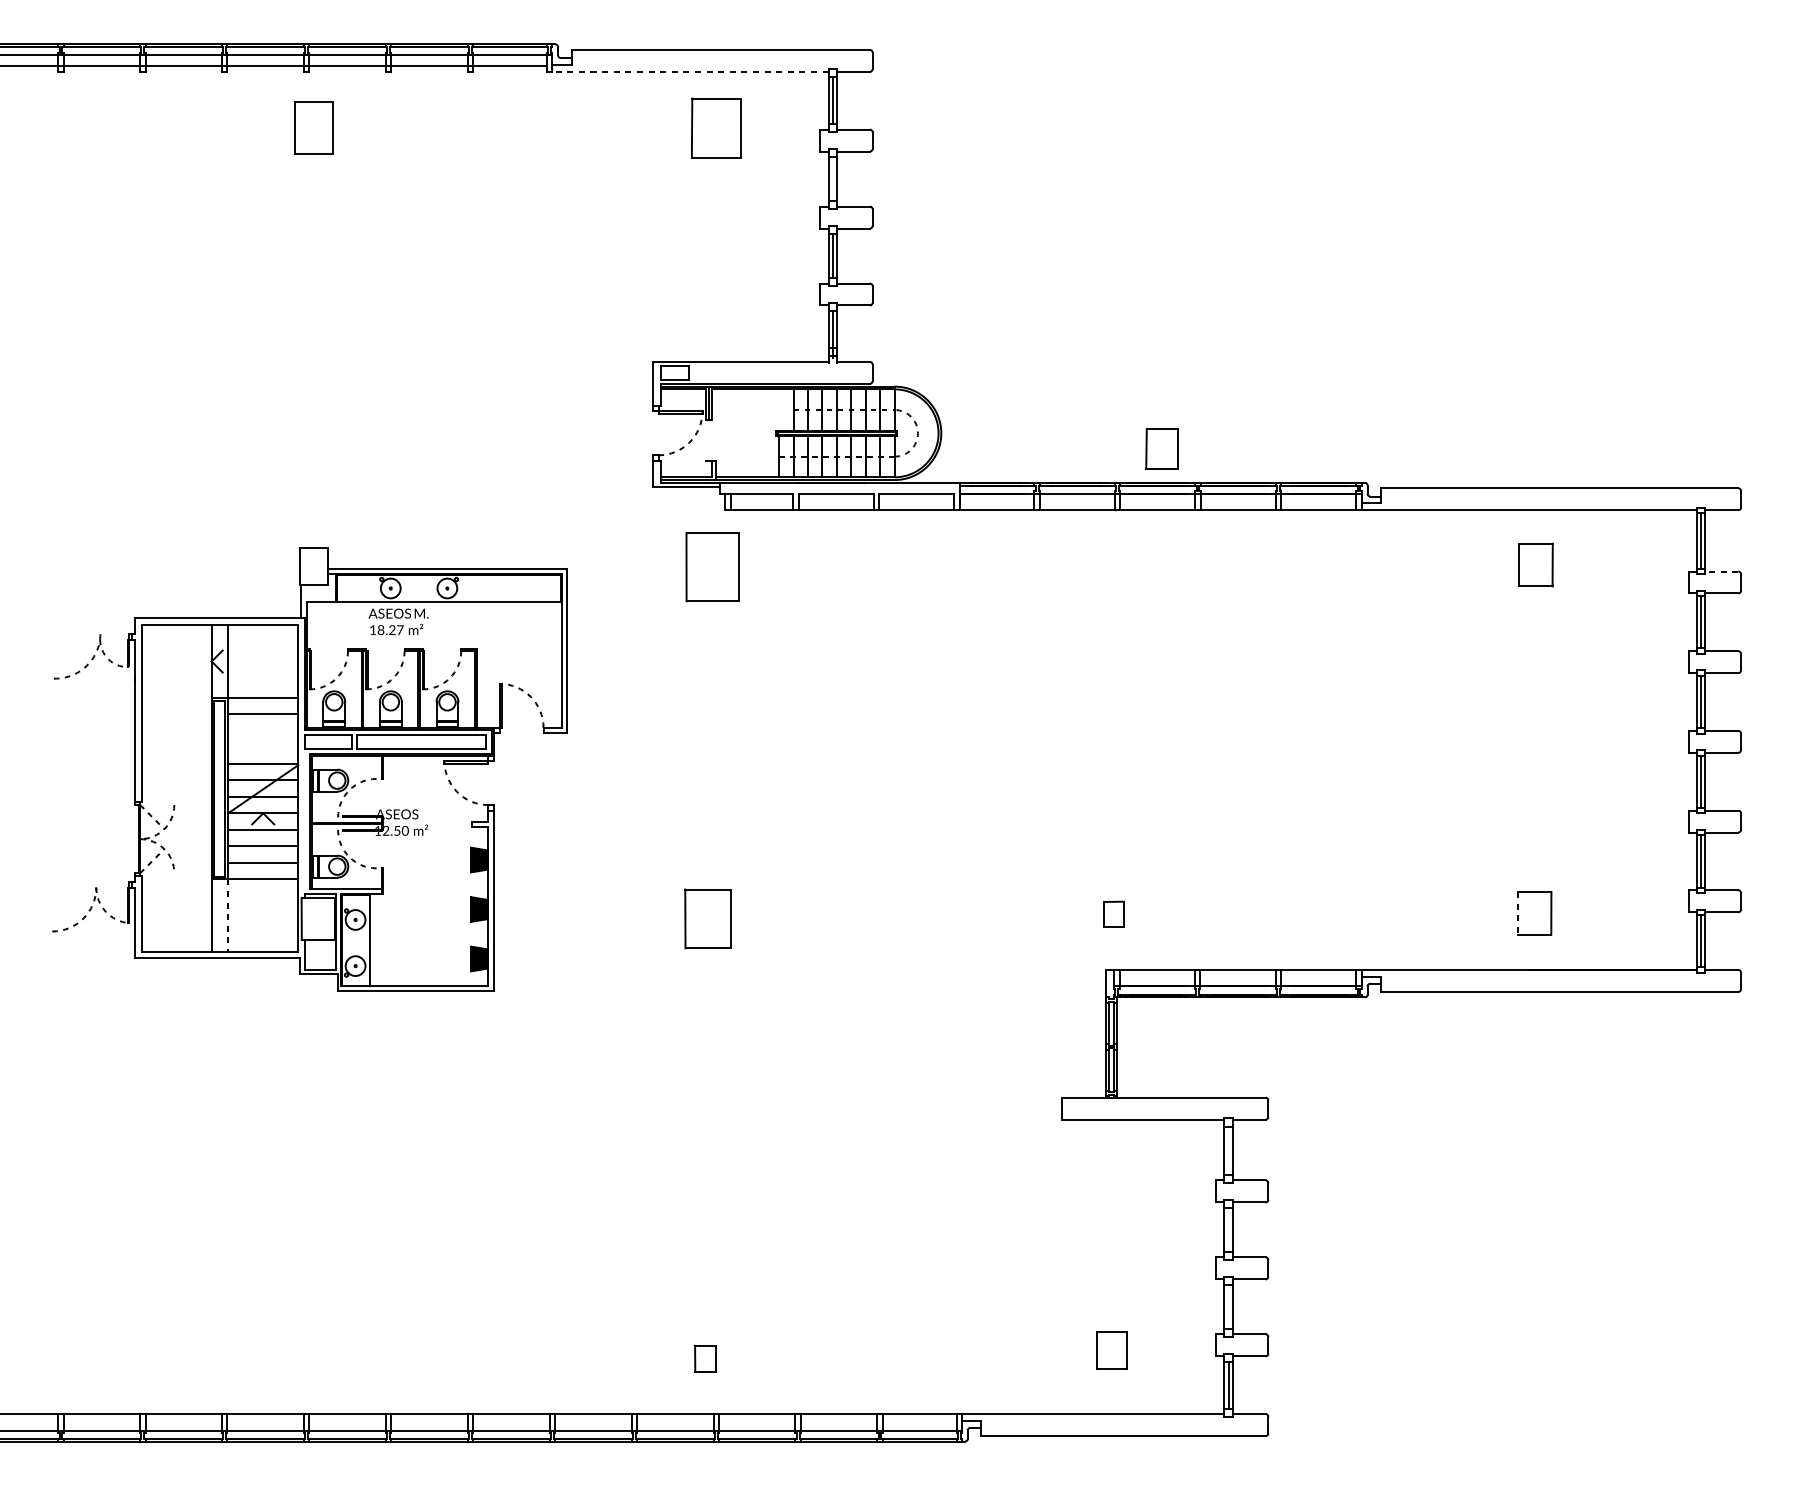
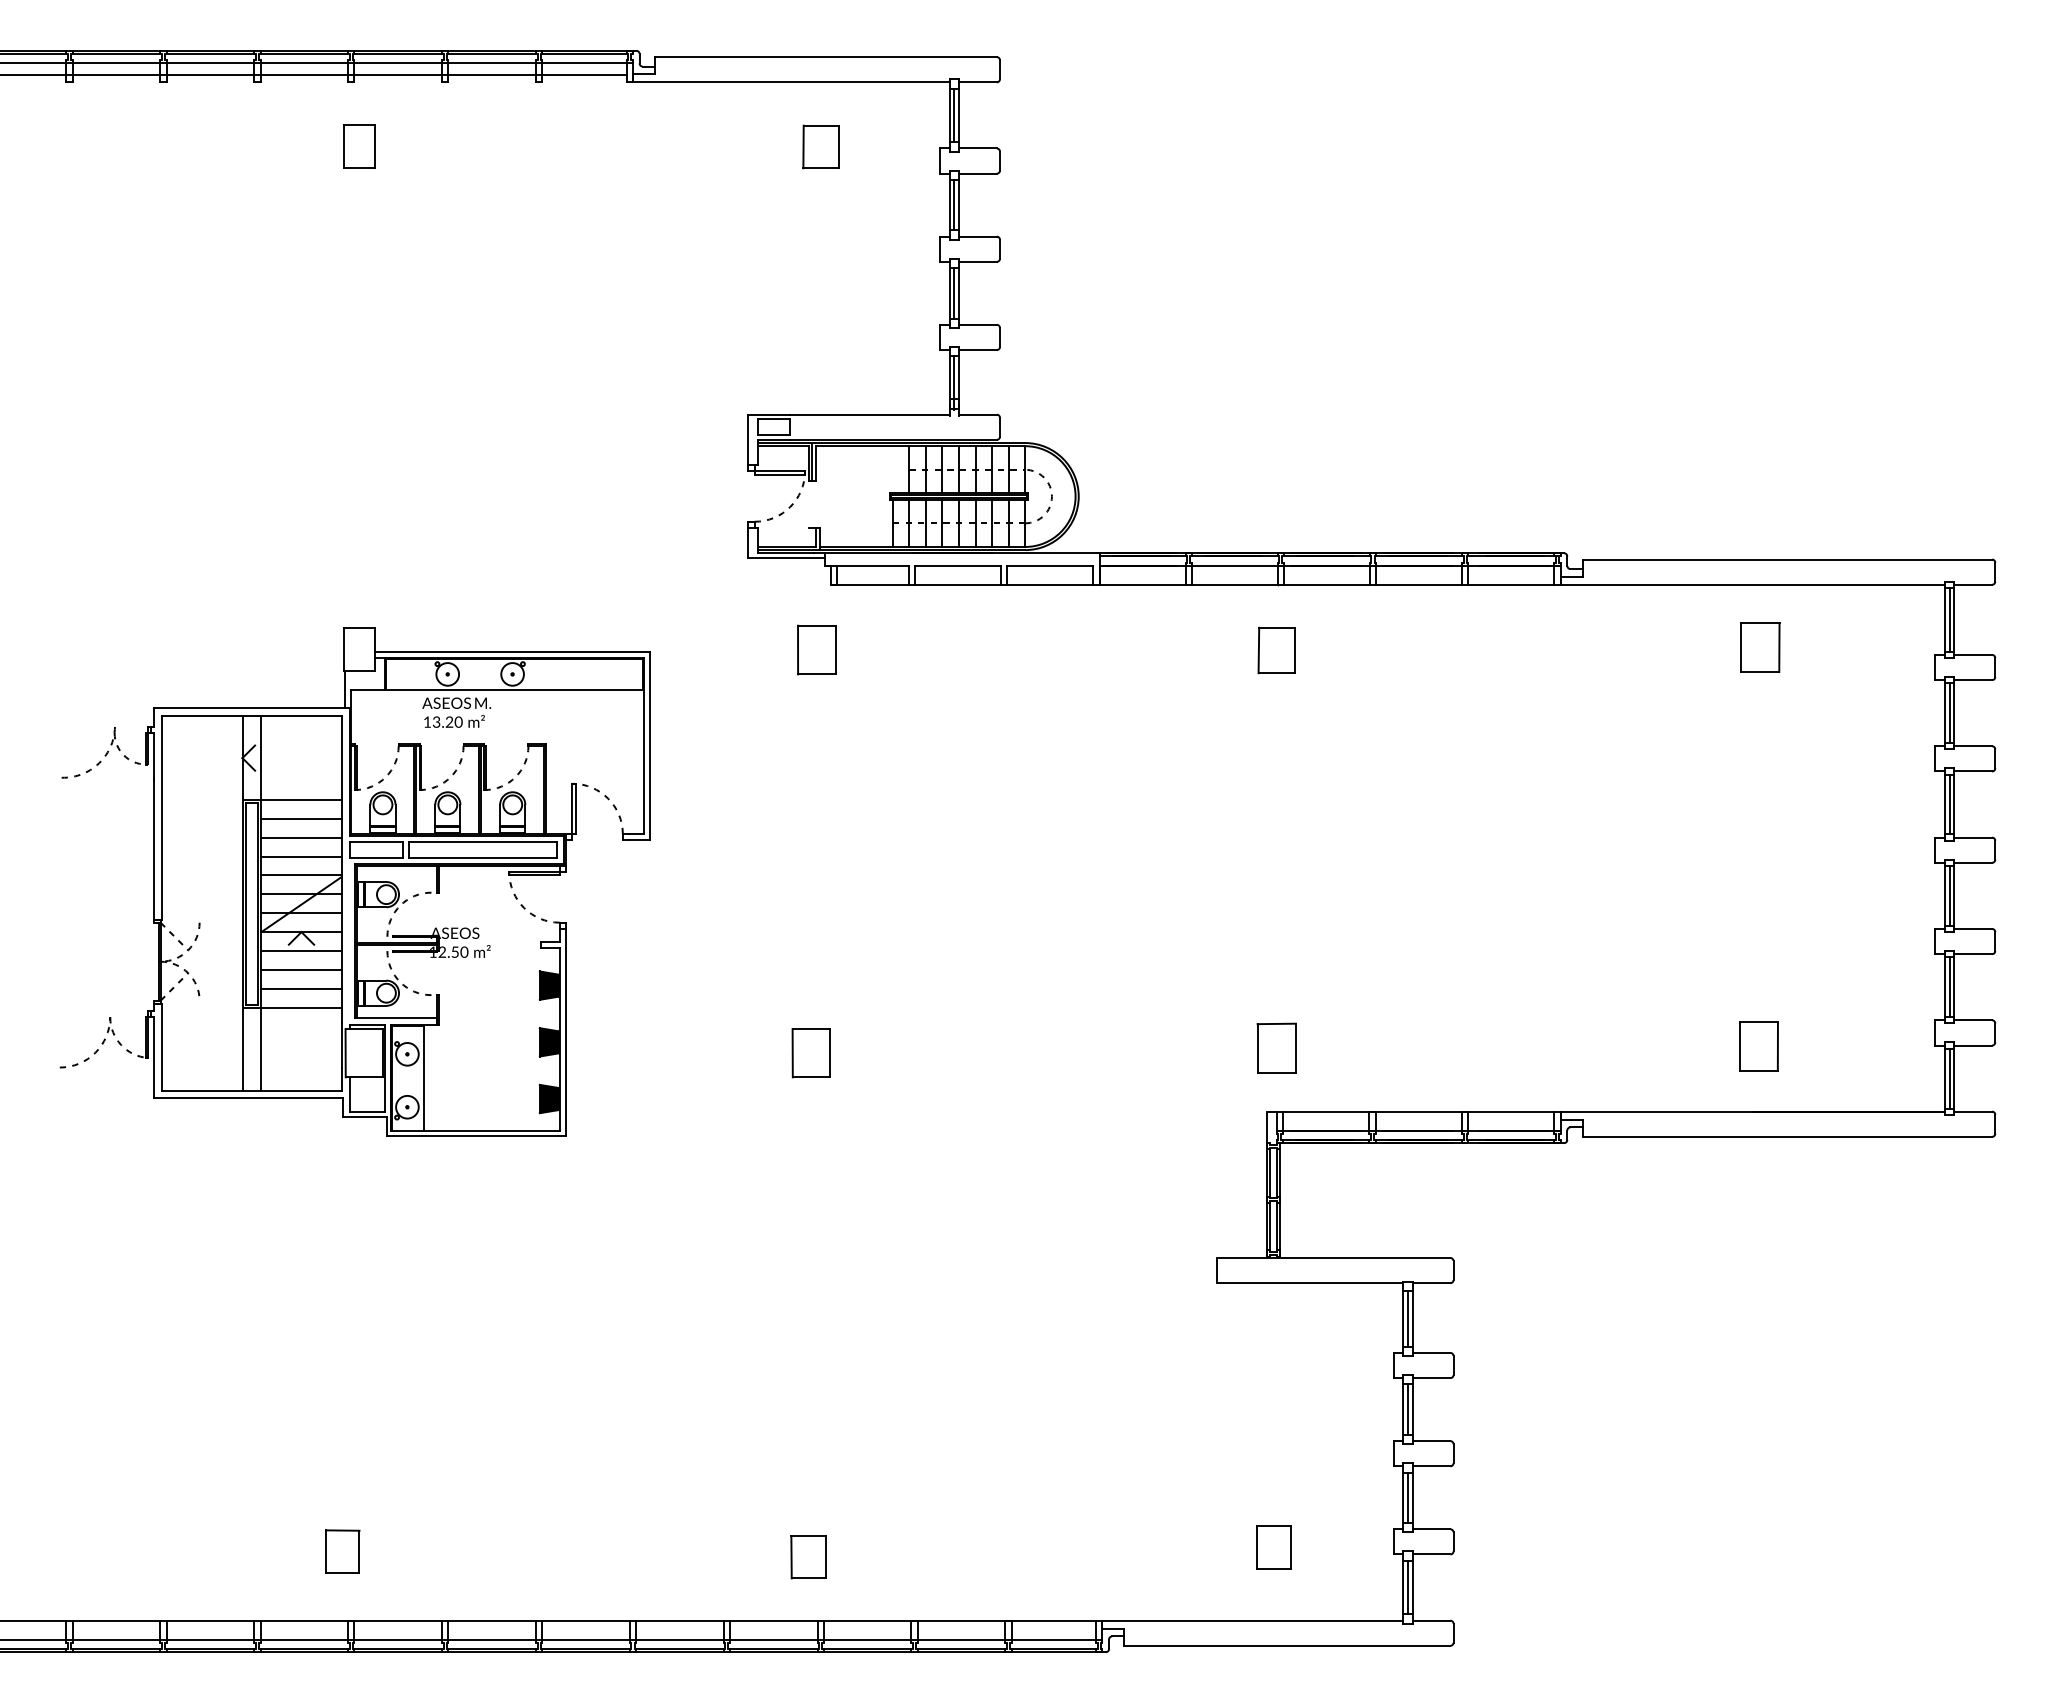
line: (689, 72) -> (790, 82), dashed -> solid
part: (313, 127) -> (359, 146), size x0.71
part: (716, 127) -> (820, 146), size x0.62
line: (832, 178) -> (954, 204), added
part: (1161, 448) -> (1276, 650), moved
part: (712, 566) -> (816, 649), size x0.62
line: (1722, 571) -> (1973, 654), dashed -> solid
text: (390, 629) -> (447, 721), 18.27 -> 13.20
line: (263, 730) -> (301, 837), added
line: (263, 747) -> (301, 856), added
part: (1113, 914) -> (1276, 1047), size x1.67
line: (1518, 914) -> (1740, 1047), dashed -> solid
line: (228, 915) -> (261, 1049), dashed -> solid
part: (707, 919) -> (810, 1053), size x0.71
line: (1228, 1151) -> (1407, 1319), added
line: (1228, 1229) -> (1407, 1409), added
line: (1228, 1306) -> (1407, 1497), added
part: (298, 1353) -> (342, 1551), added
part: (705, 1358) -> (808, 1557), size x1.43

